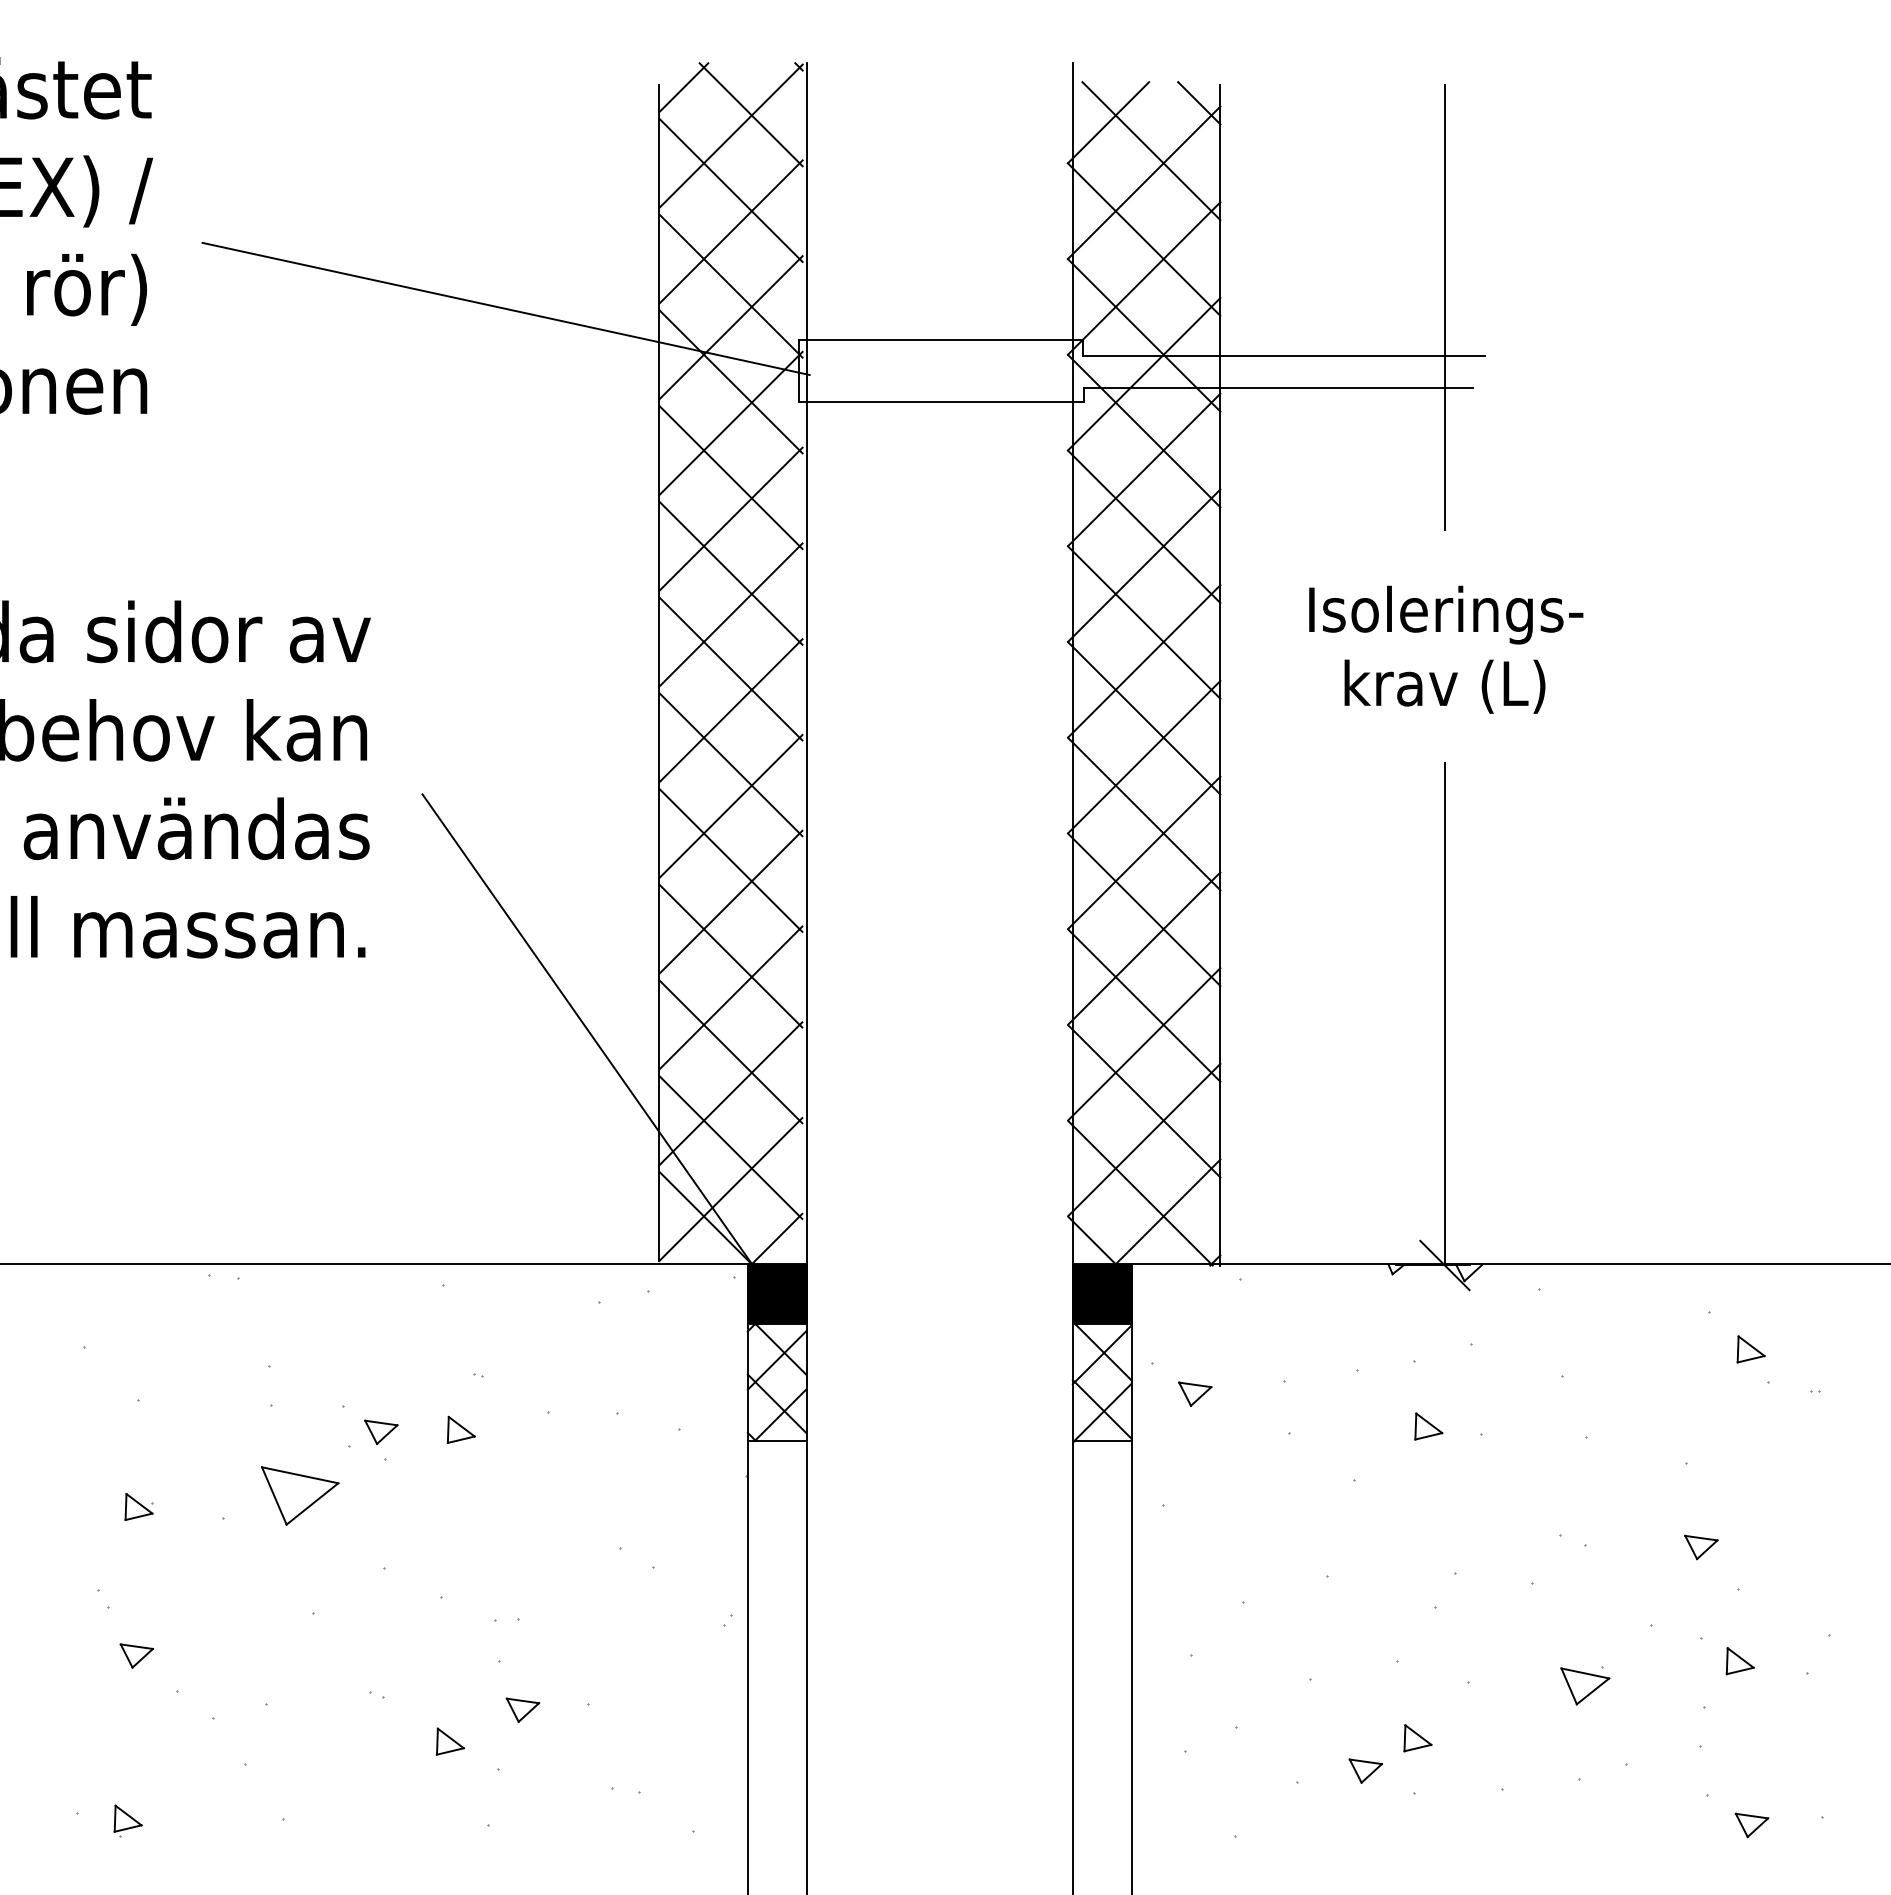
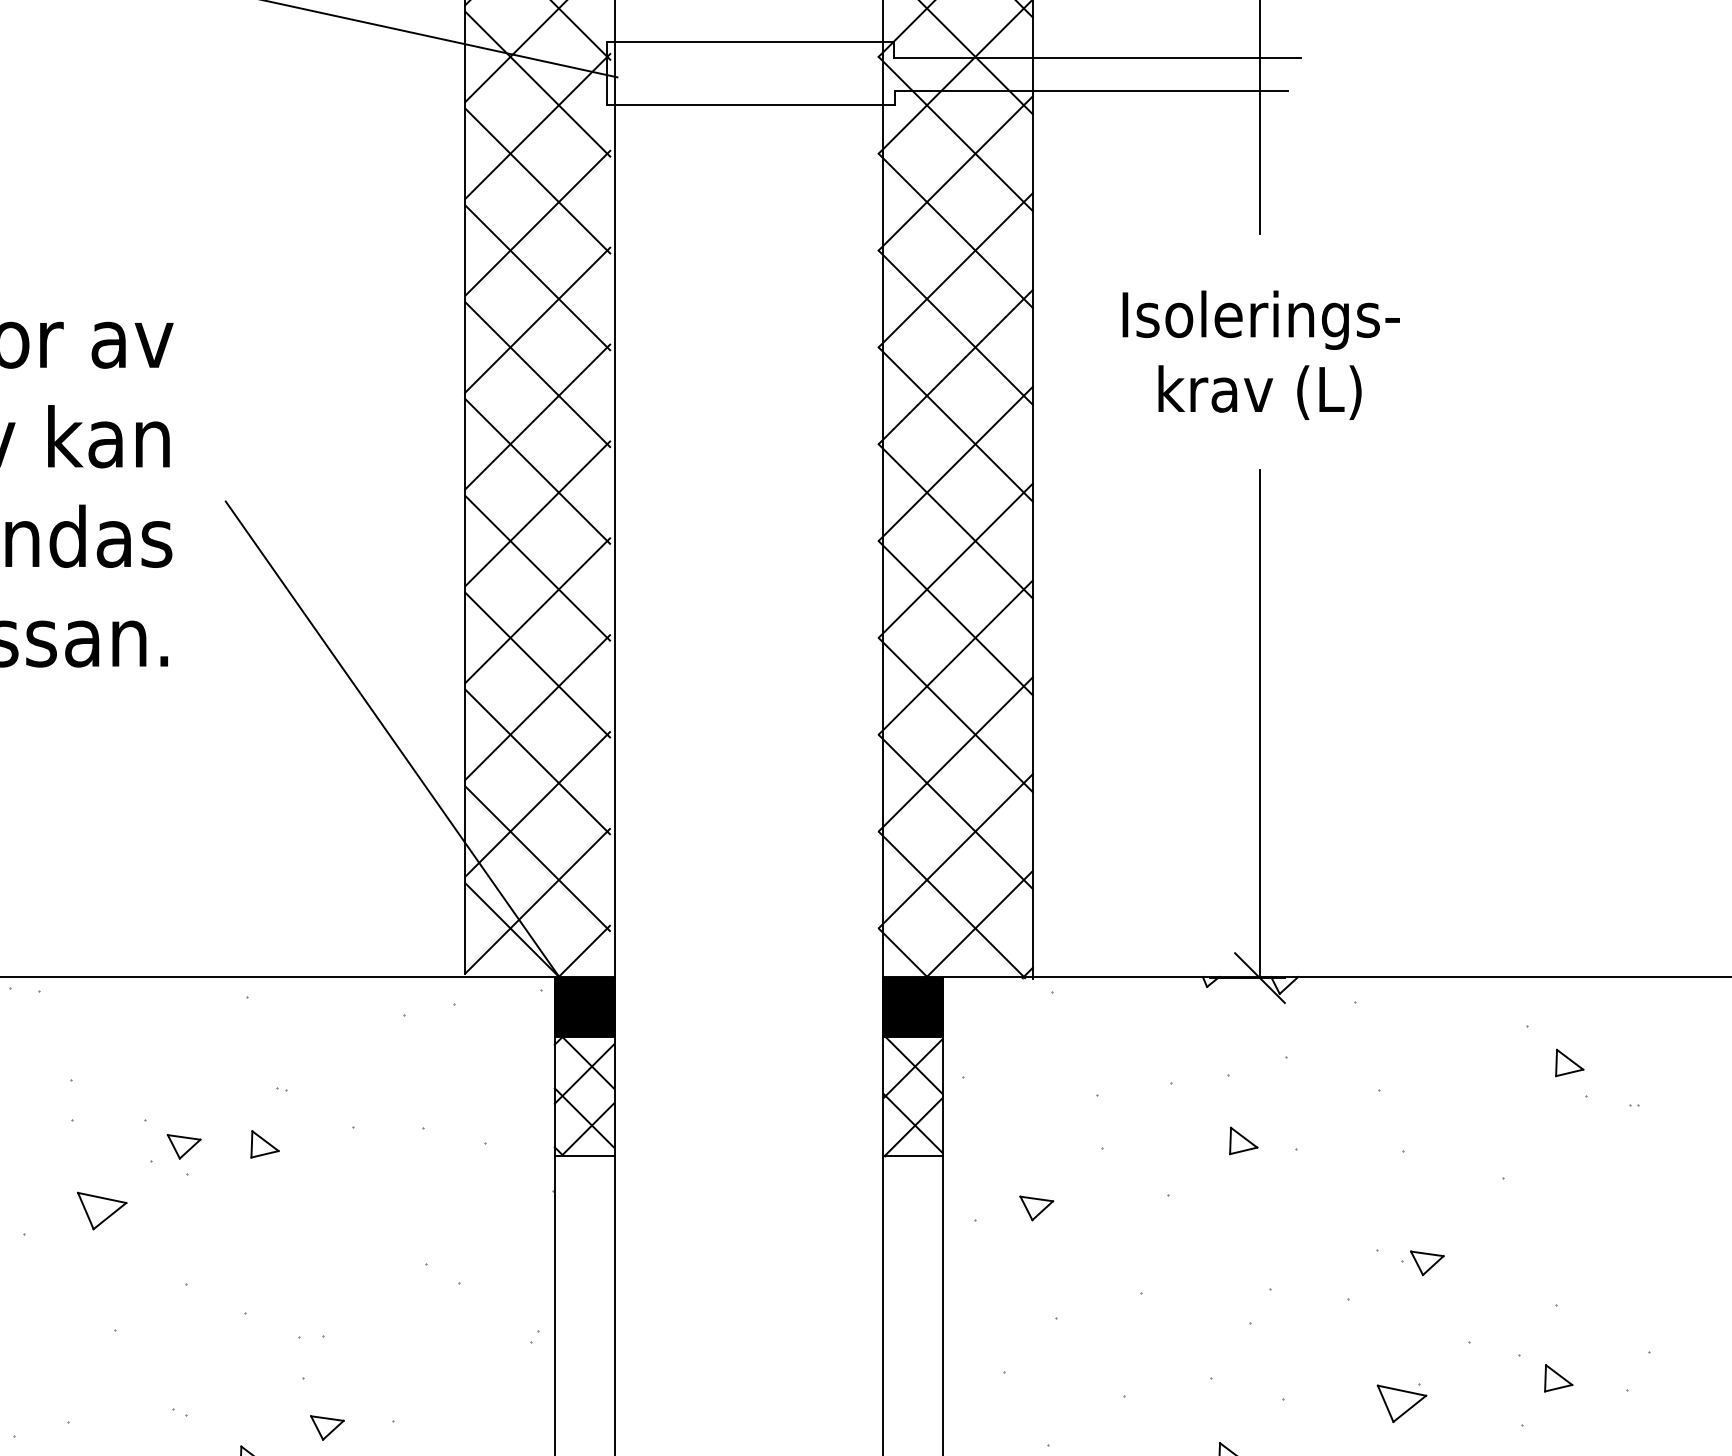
part: (1195, 1393) -> (1037, 1207), moved
part: (300, 1495) -> (102, 1210), size x0.62
part: (1701, 1547) -> (1427, 1263), moved

